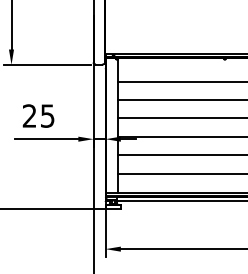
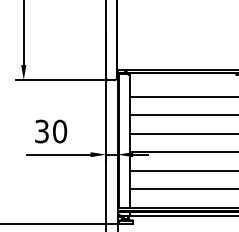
text: (38, 115) -> (50, 130), 25 -> 30

